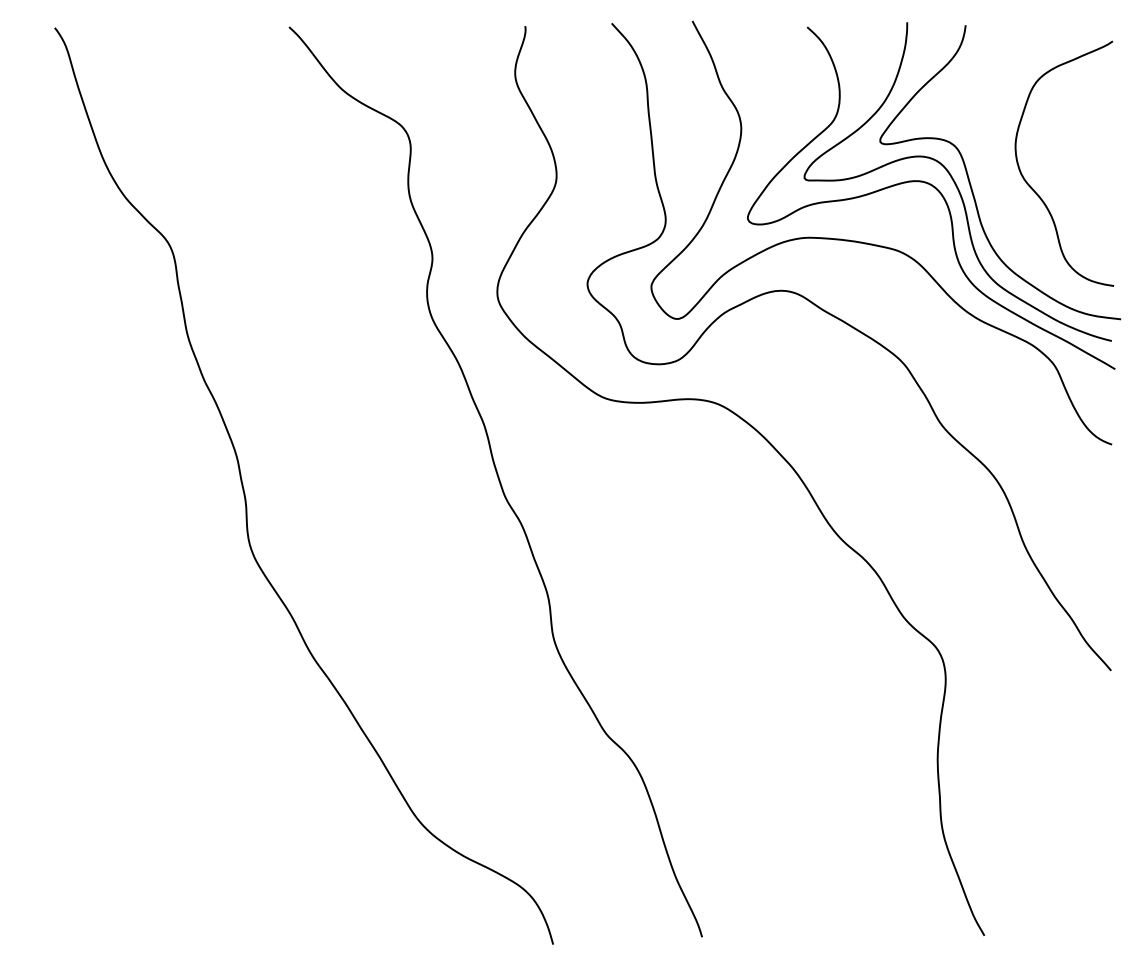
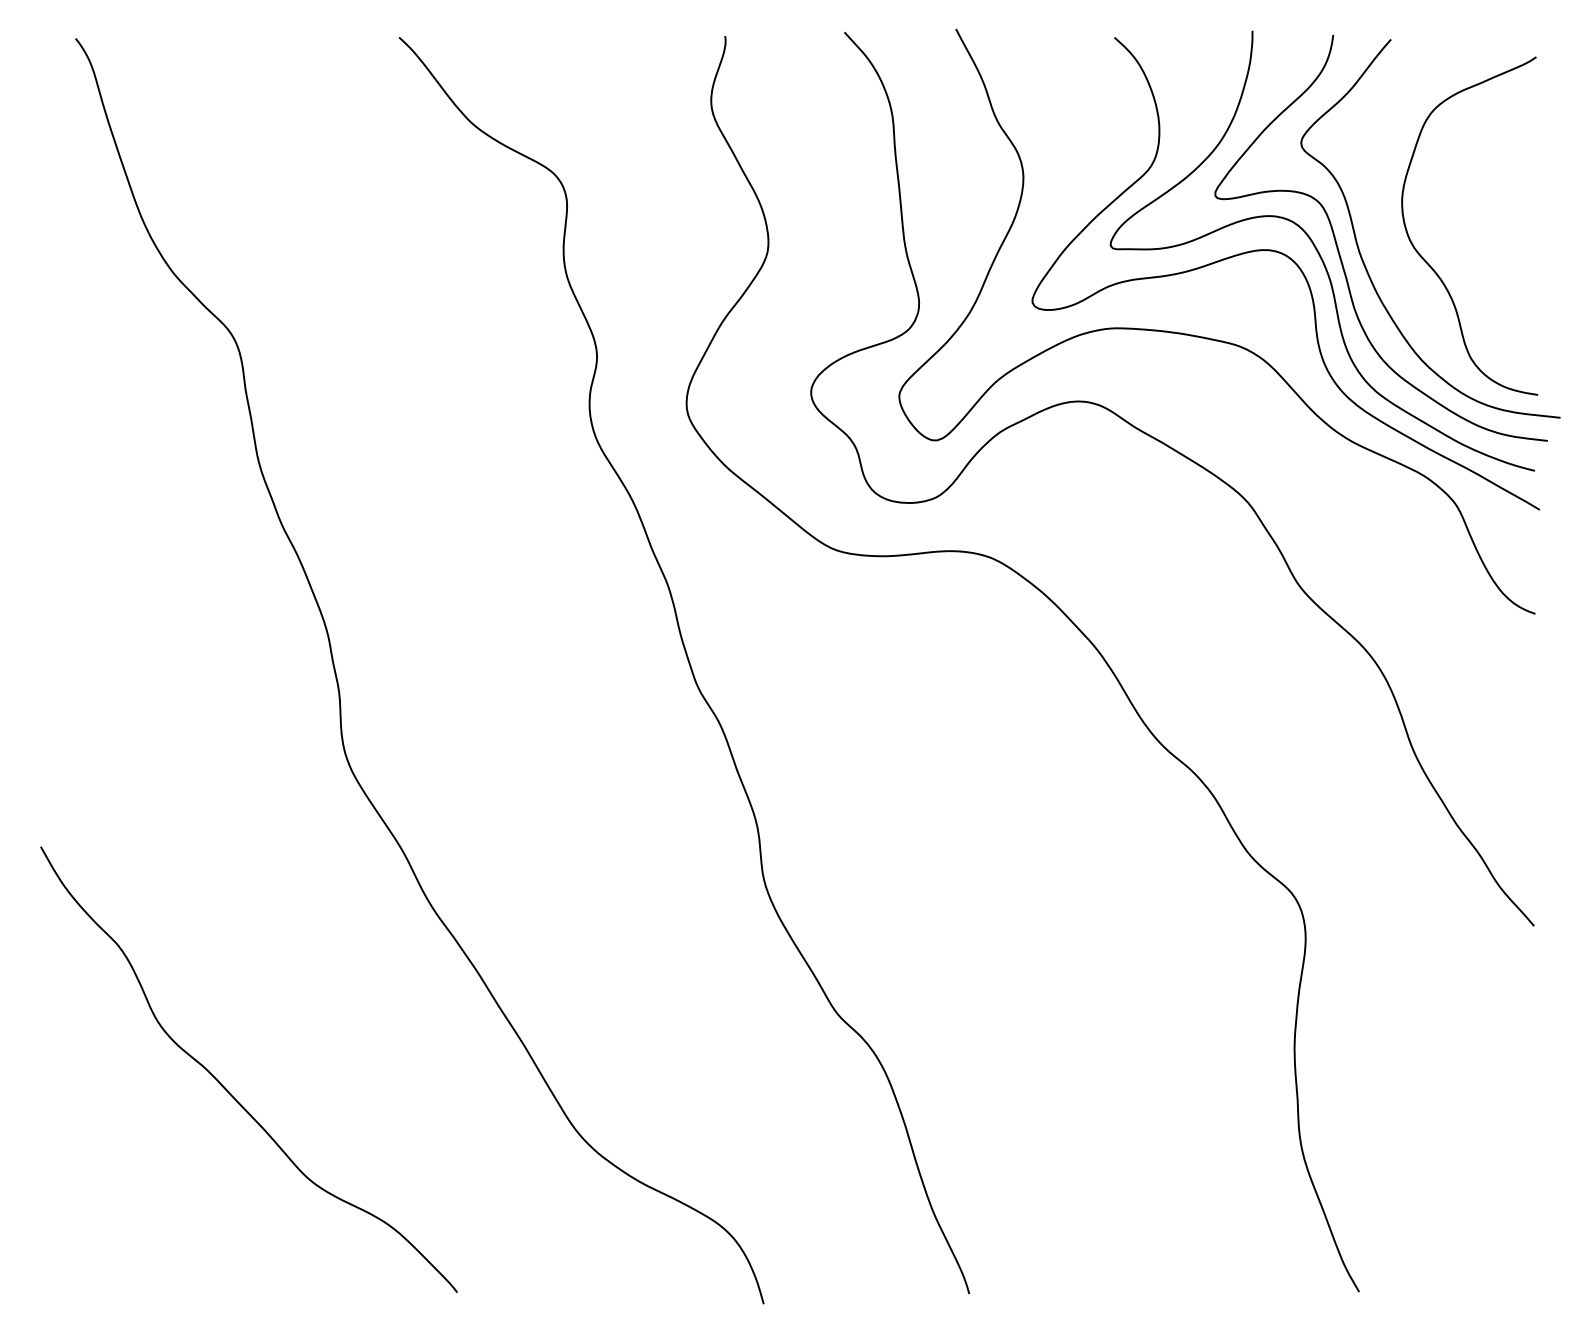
curve: (985, 182) -> (1360, 251), added
curve: (164, 789) -> (227, 1089), added

